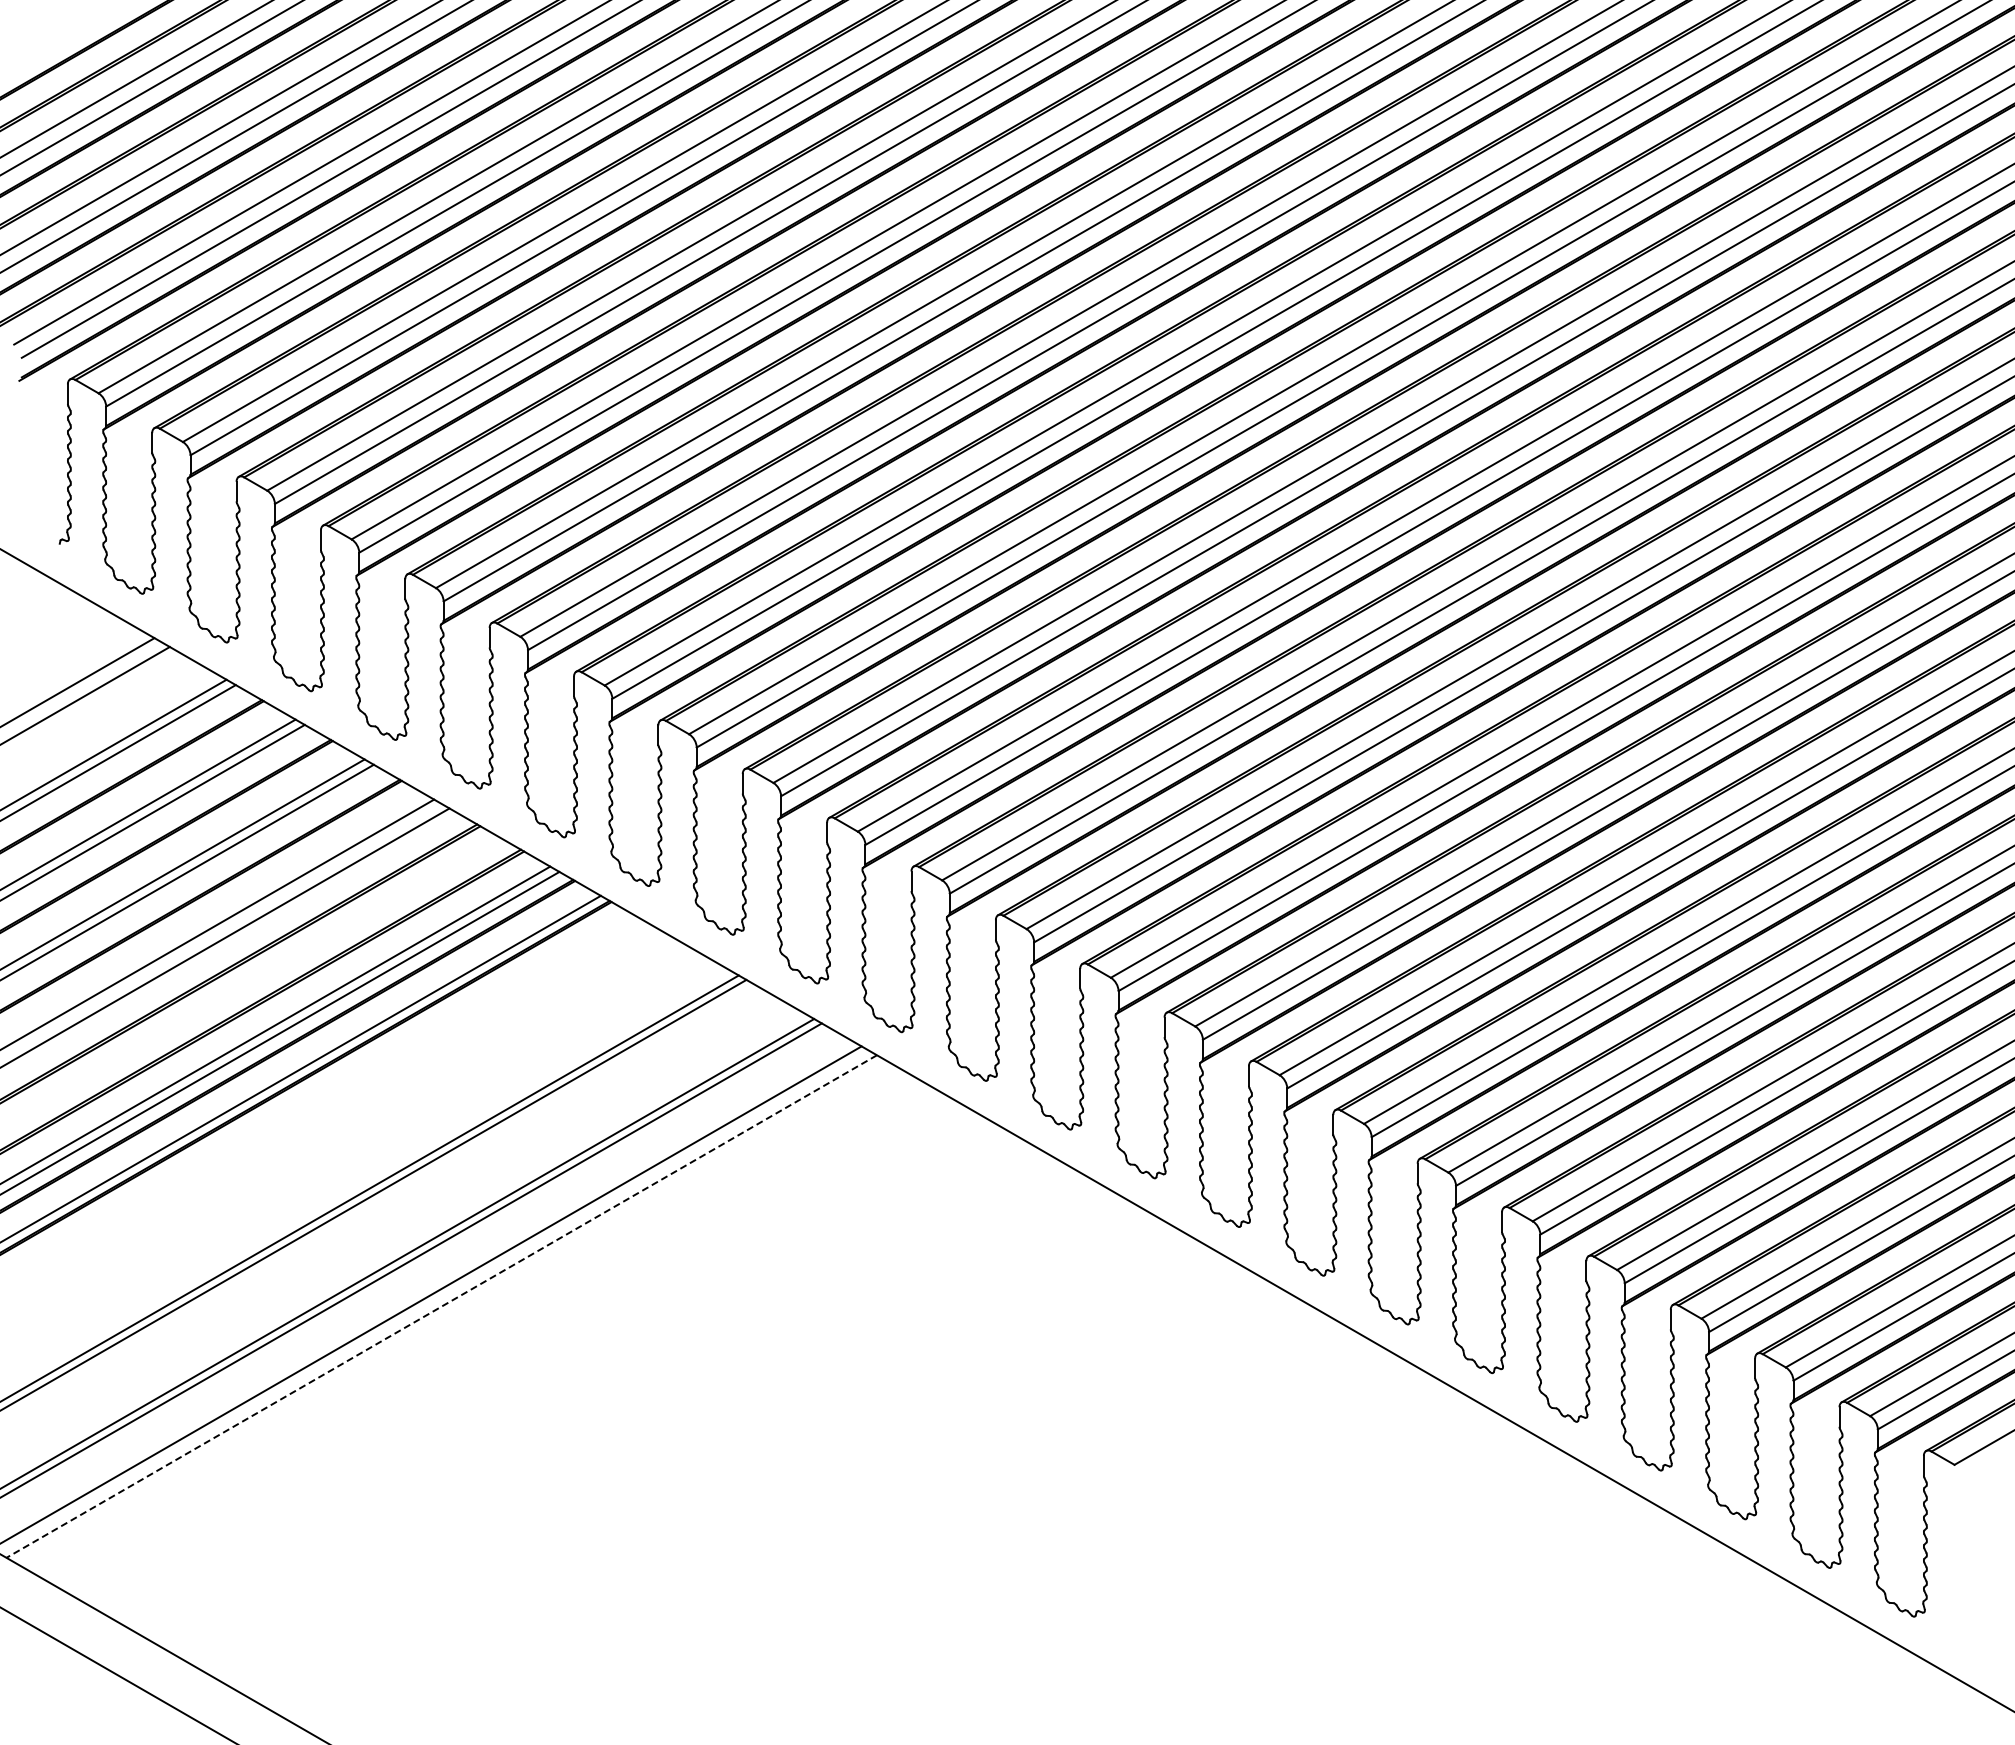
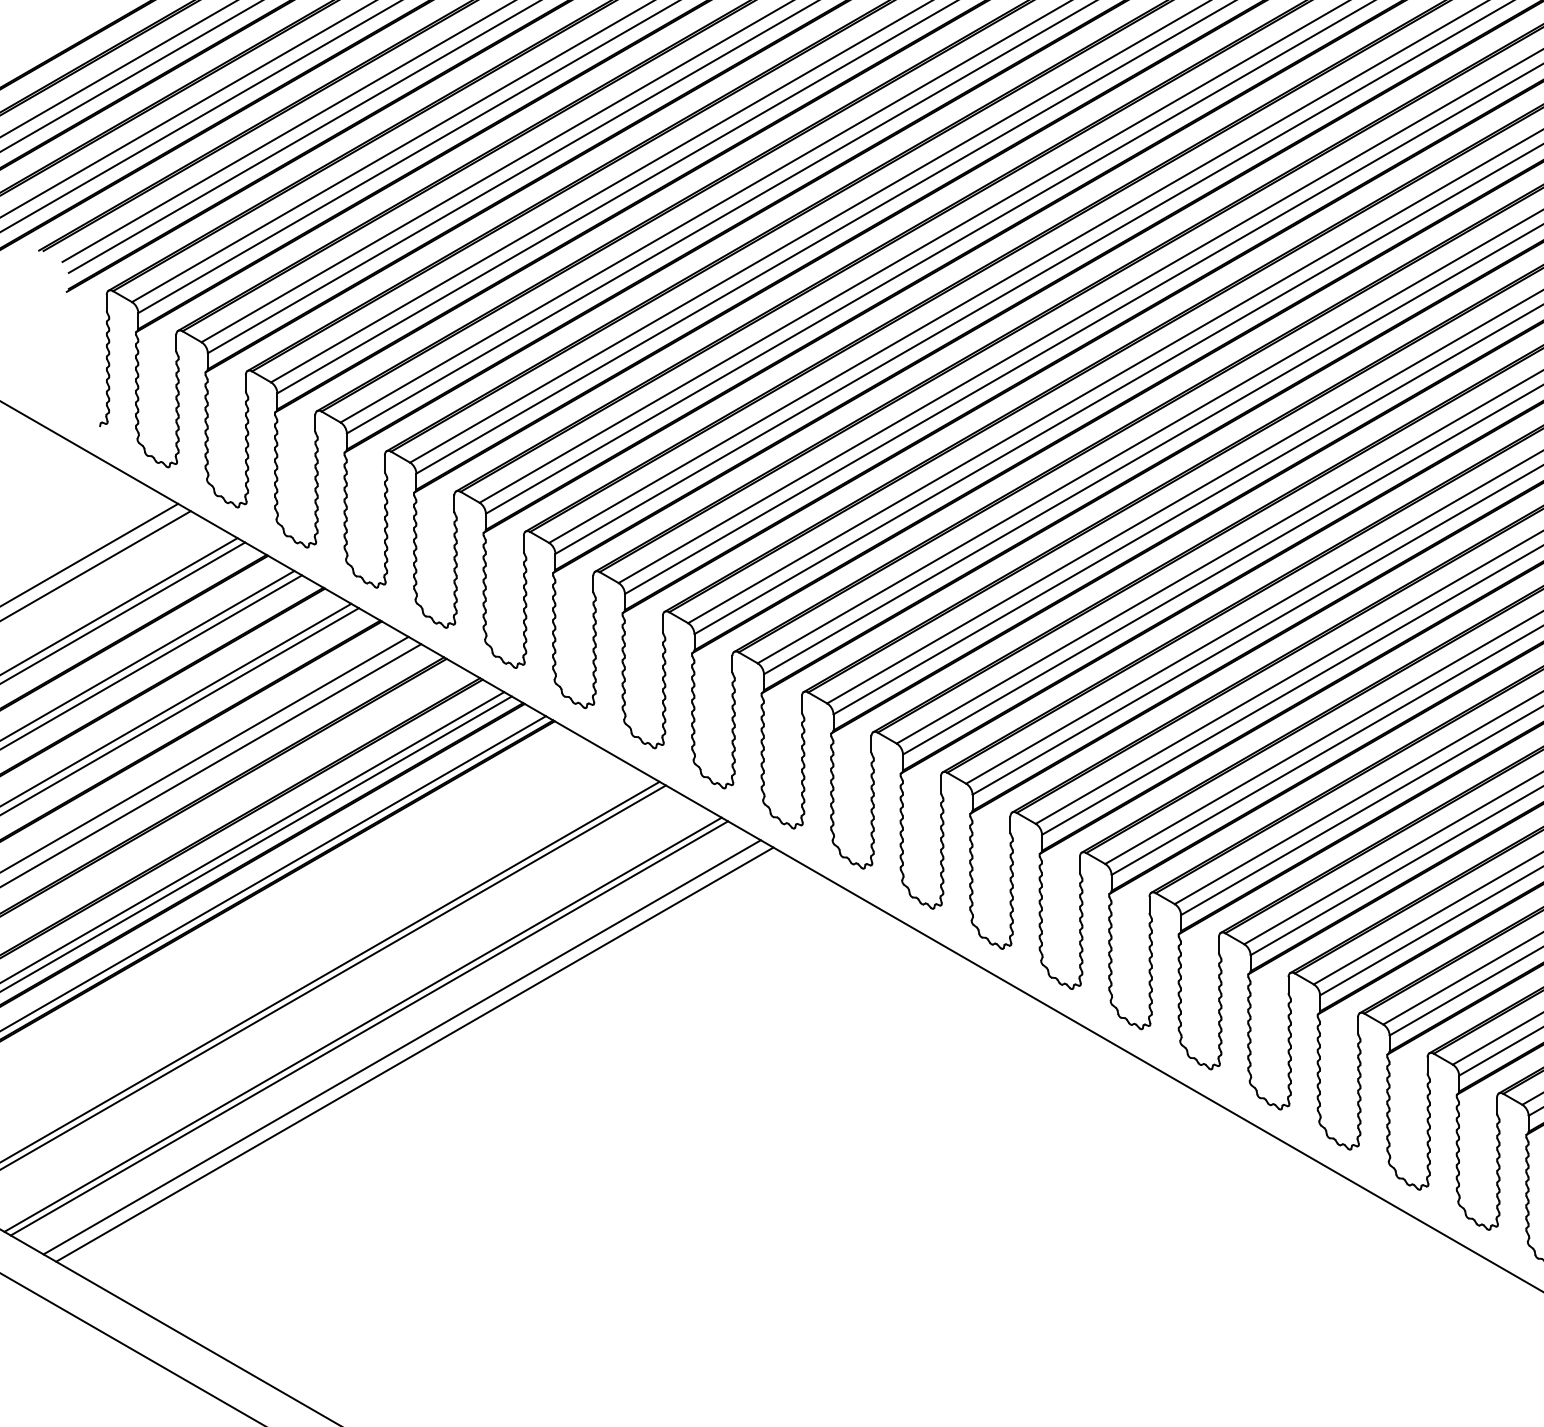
line: (441, 1306) -> (414, 1054), dashed -> solid

